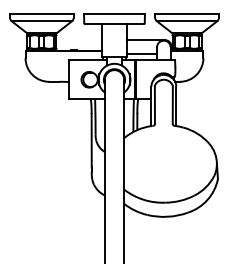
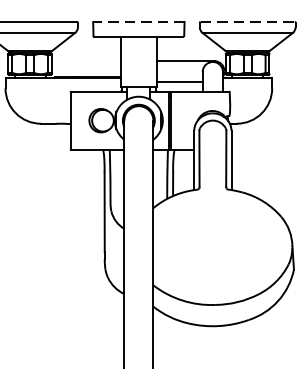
line: (114, 14) -> (138, 22), solid -> dashed
line: (187, 14) -> (248, 22), solid -> dashed

